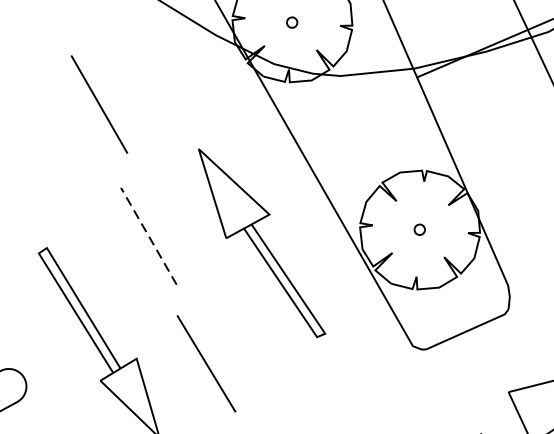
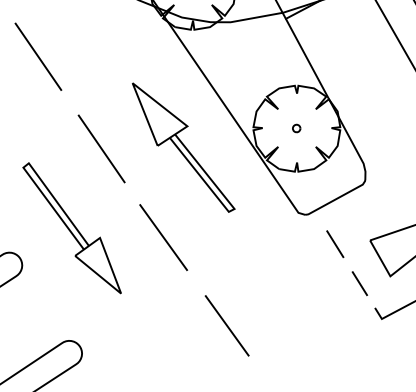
line: (99, 104) -> (38, 56), moved
line: (148, 235) -> (101, 148), dashed -> solid
line: (206, 363) -> (163, 237), moved
line: (460, 393) -> (335, 244), added

